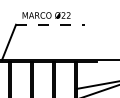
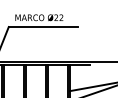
line: (50, 24) -> (43, 26), dashed -> solid

